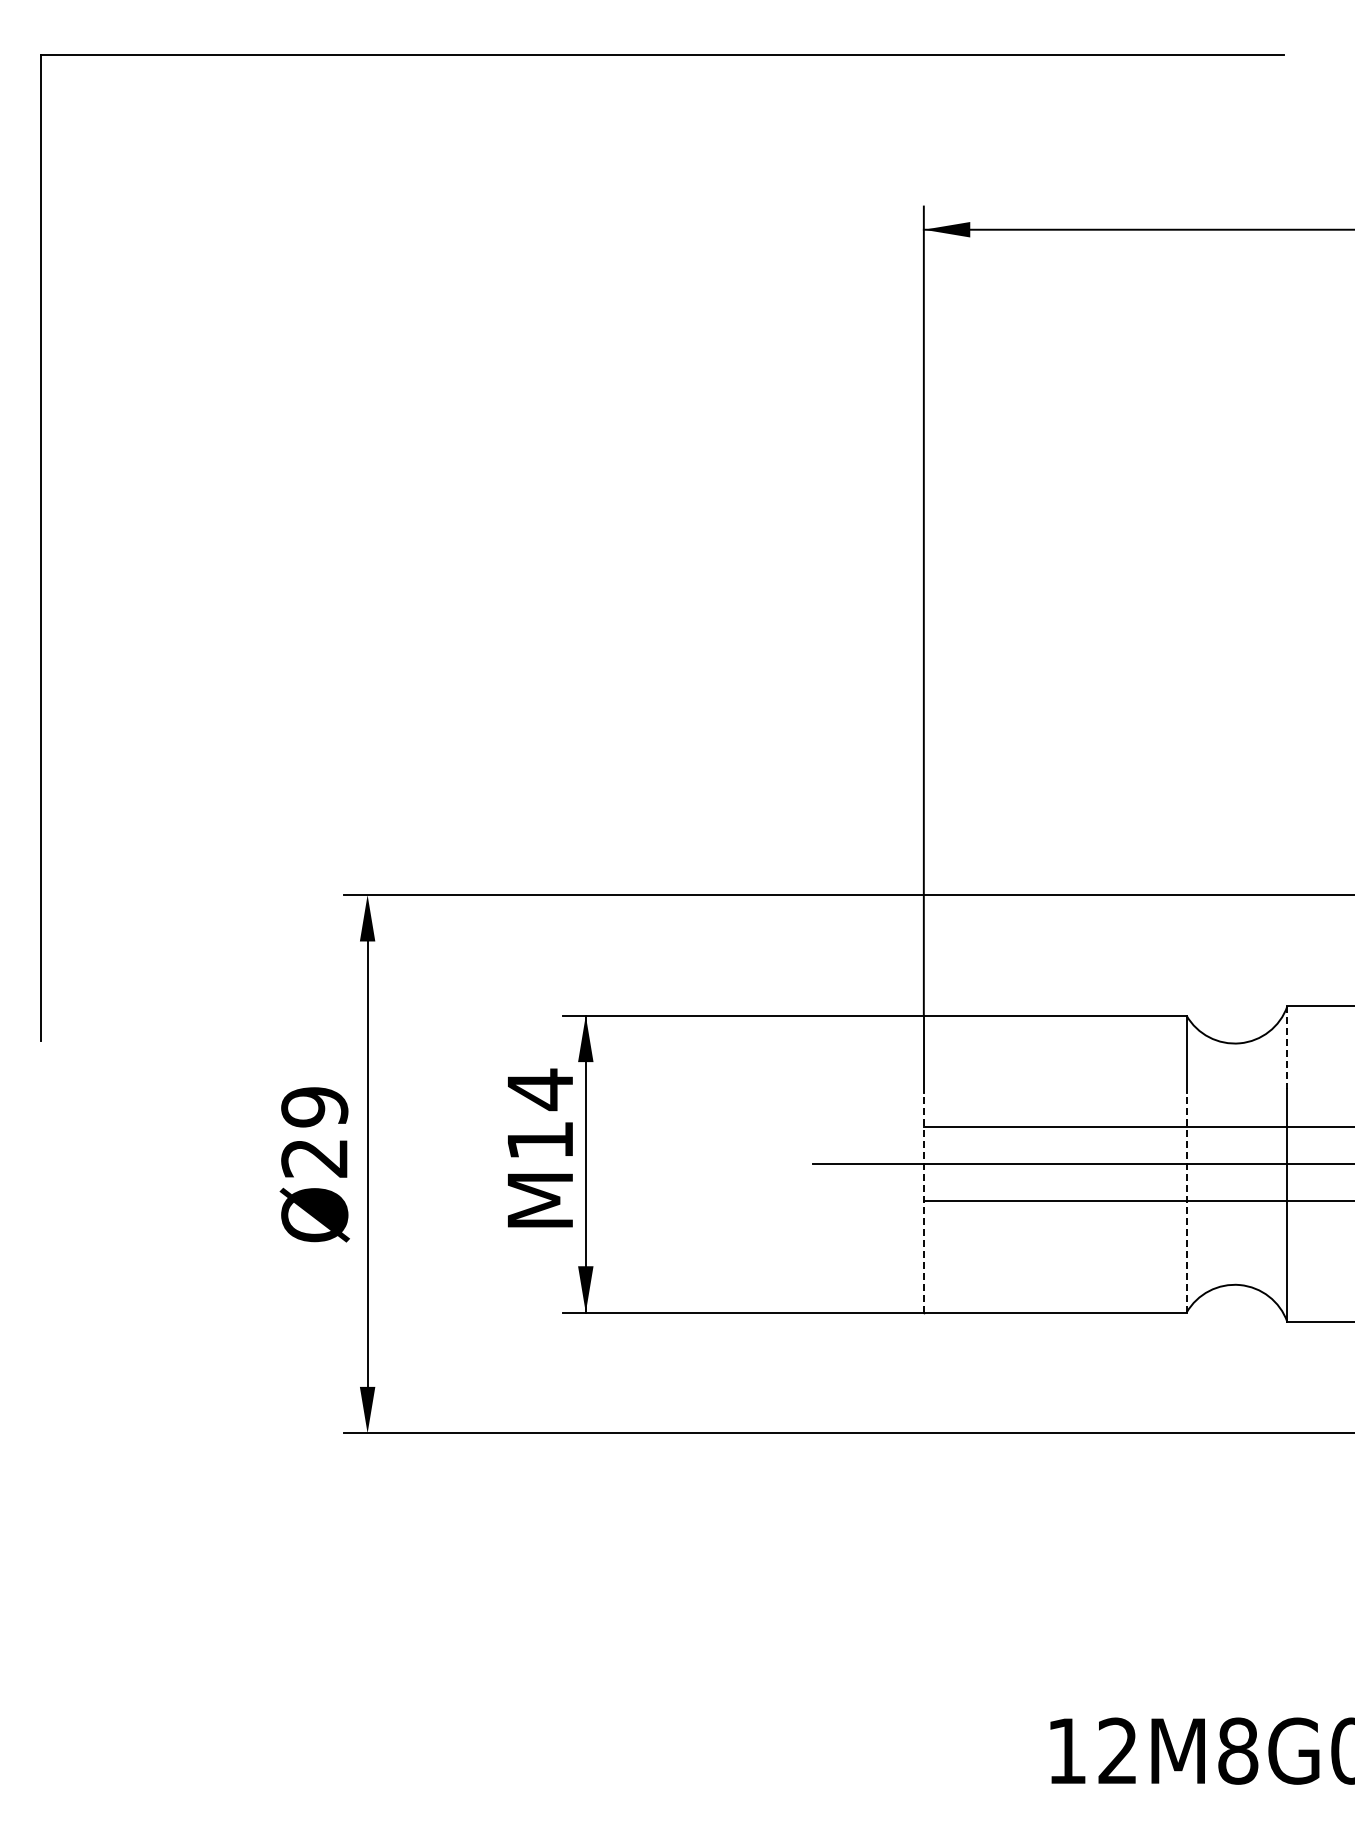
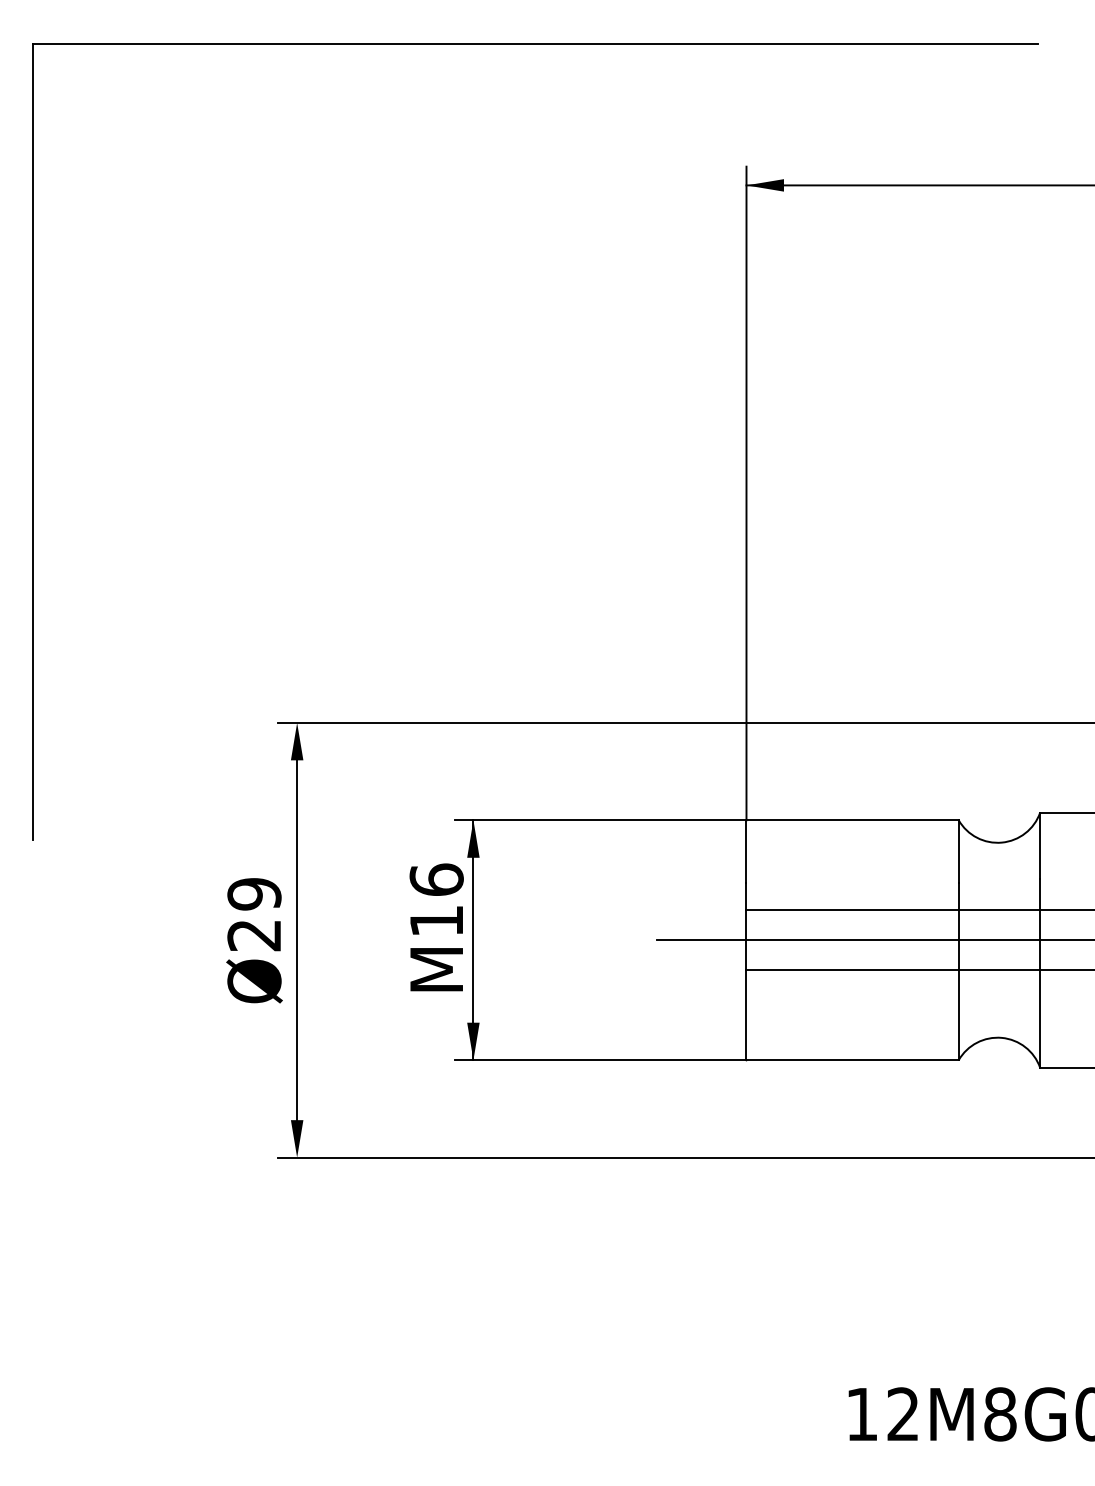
line: (1287, 1047) -> (1040, 845), dashed -> solid
text: (540, 1089) -> (436, 879), 14 -> 16
line: (923, 1202) -> (746, 971), dashed -> solid
line: (1186, 1202) -> (958, 971), dashed -> solid

